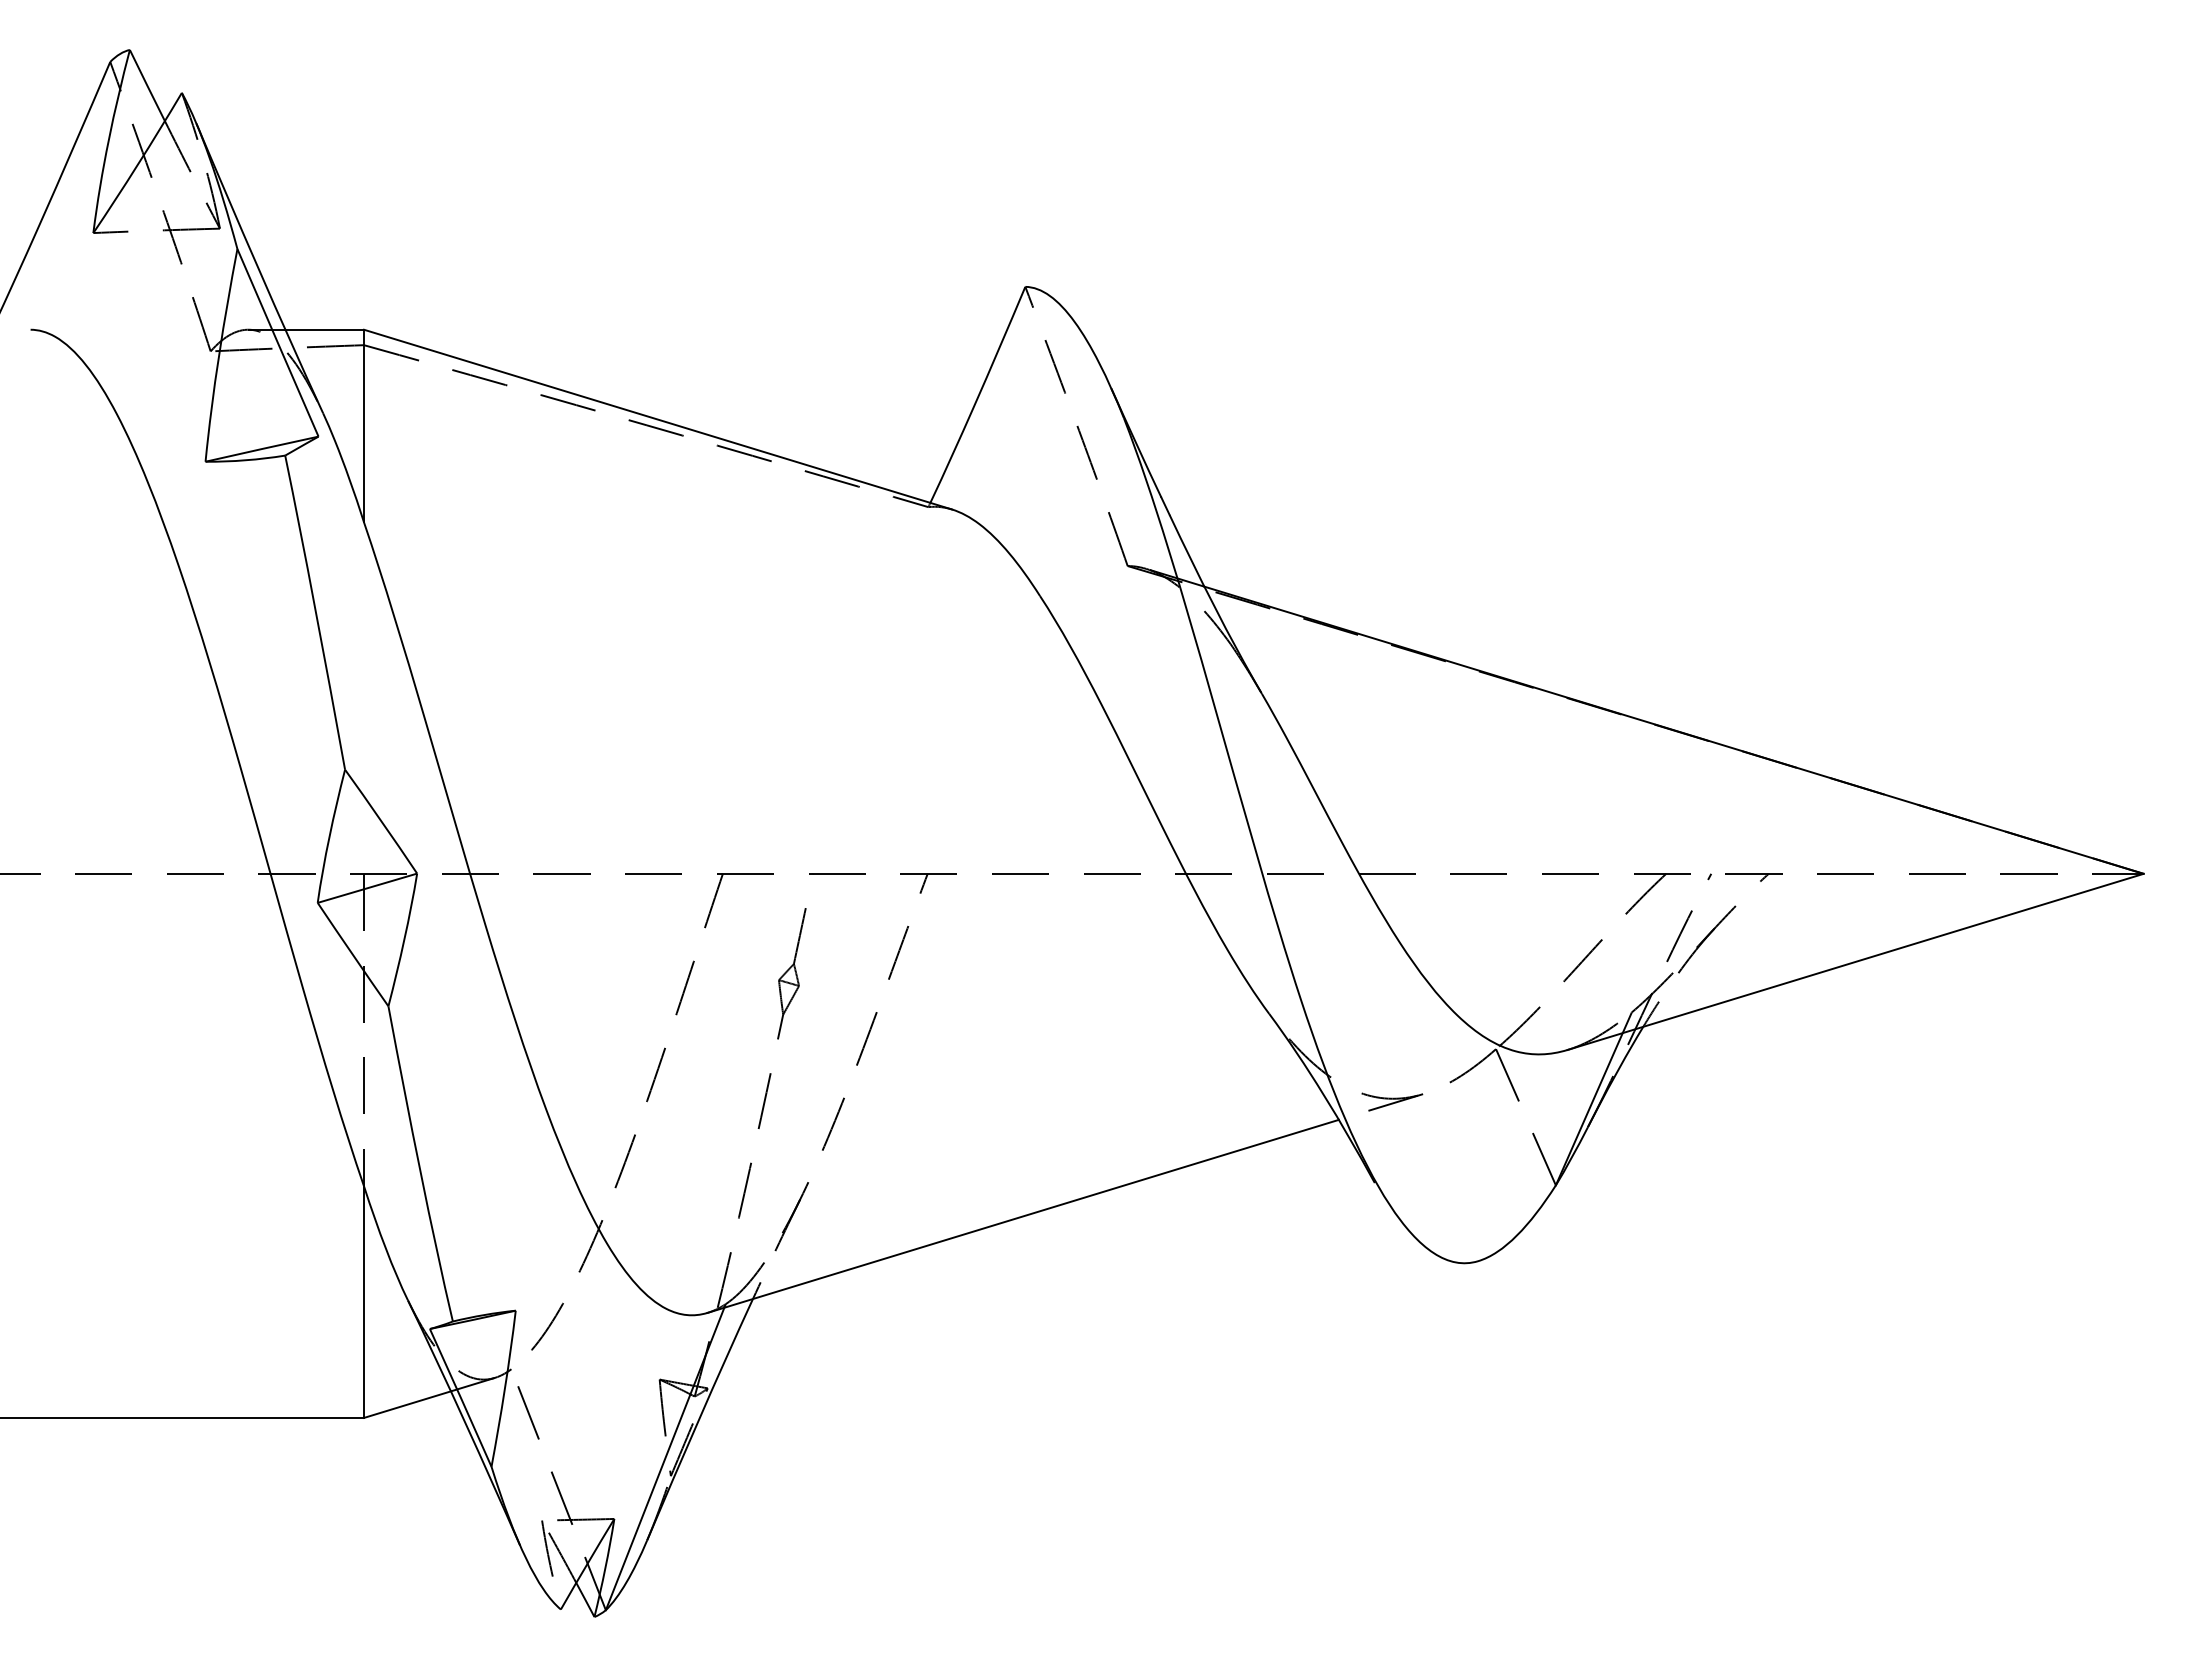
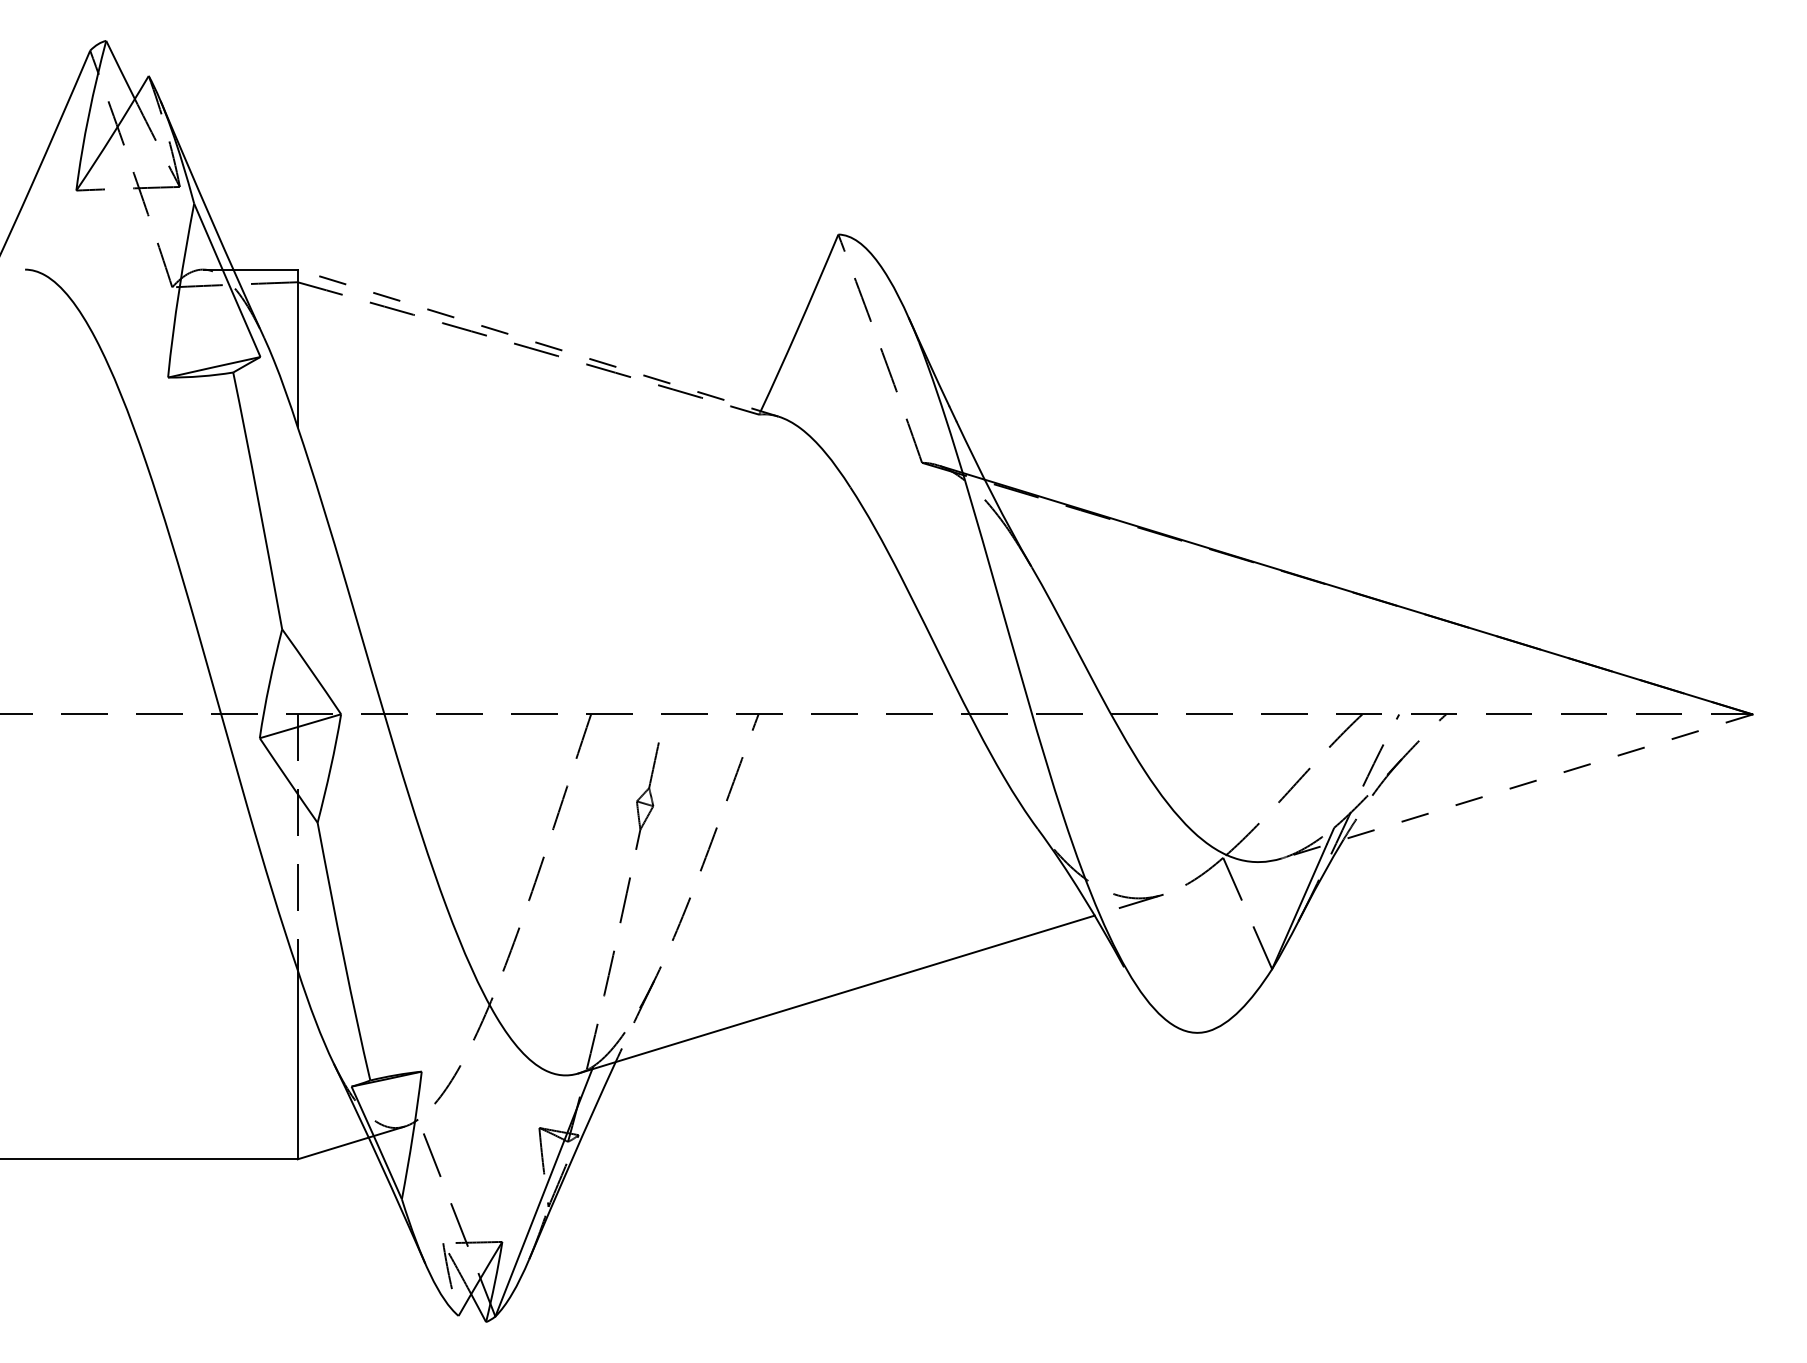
line: (657, 419) -> (537, 343), solid -> dashed
line: (1855, 962) -> (1517, 786), solid -> dashed

